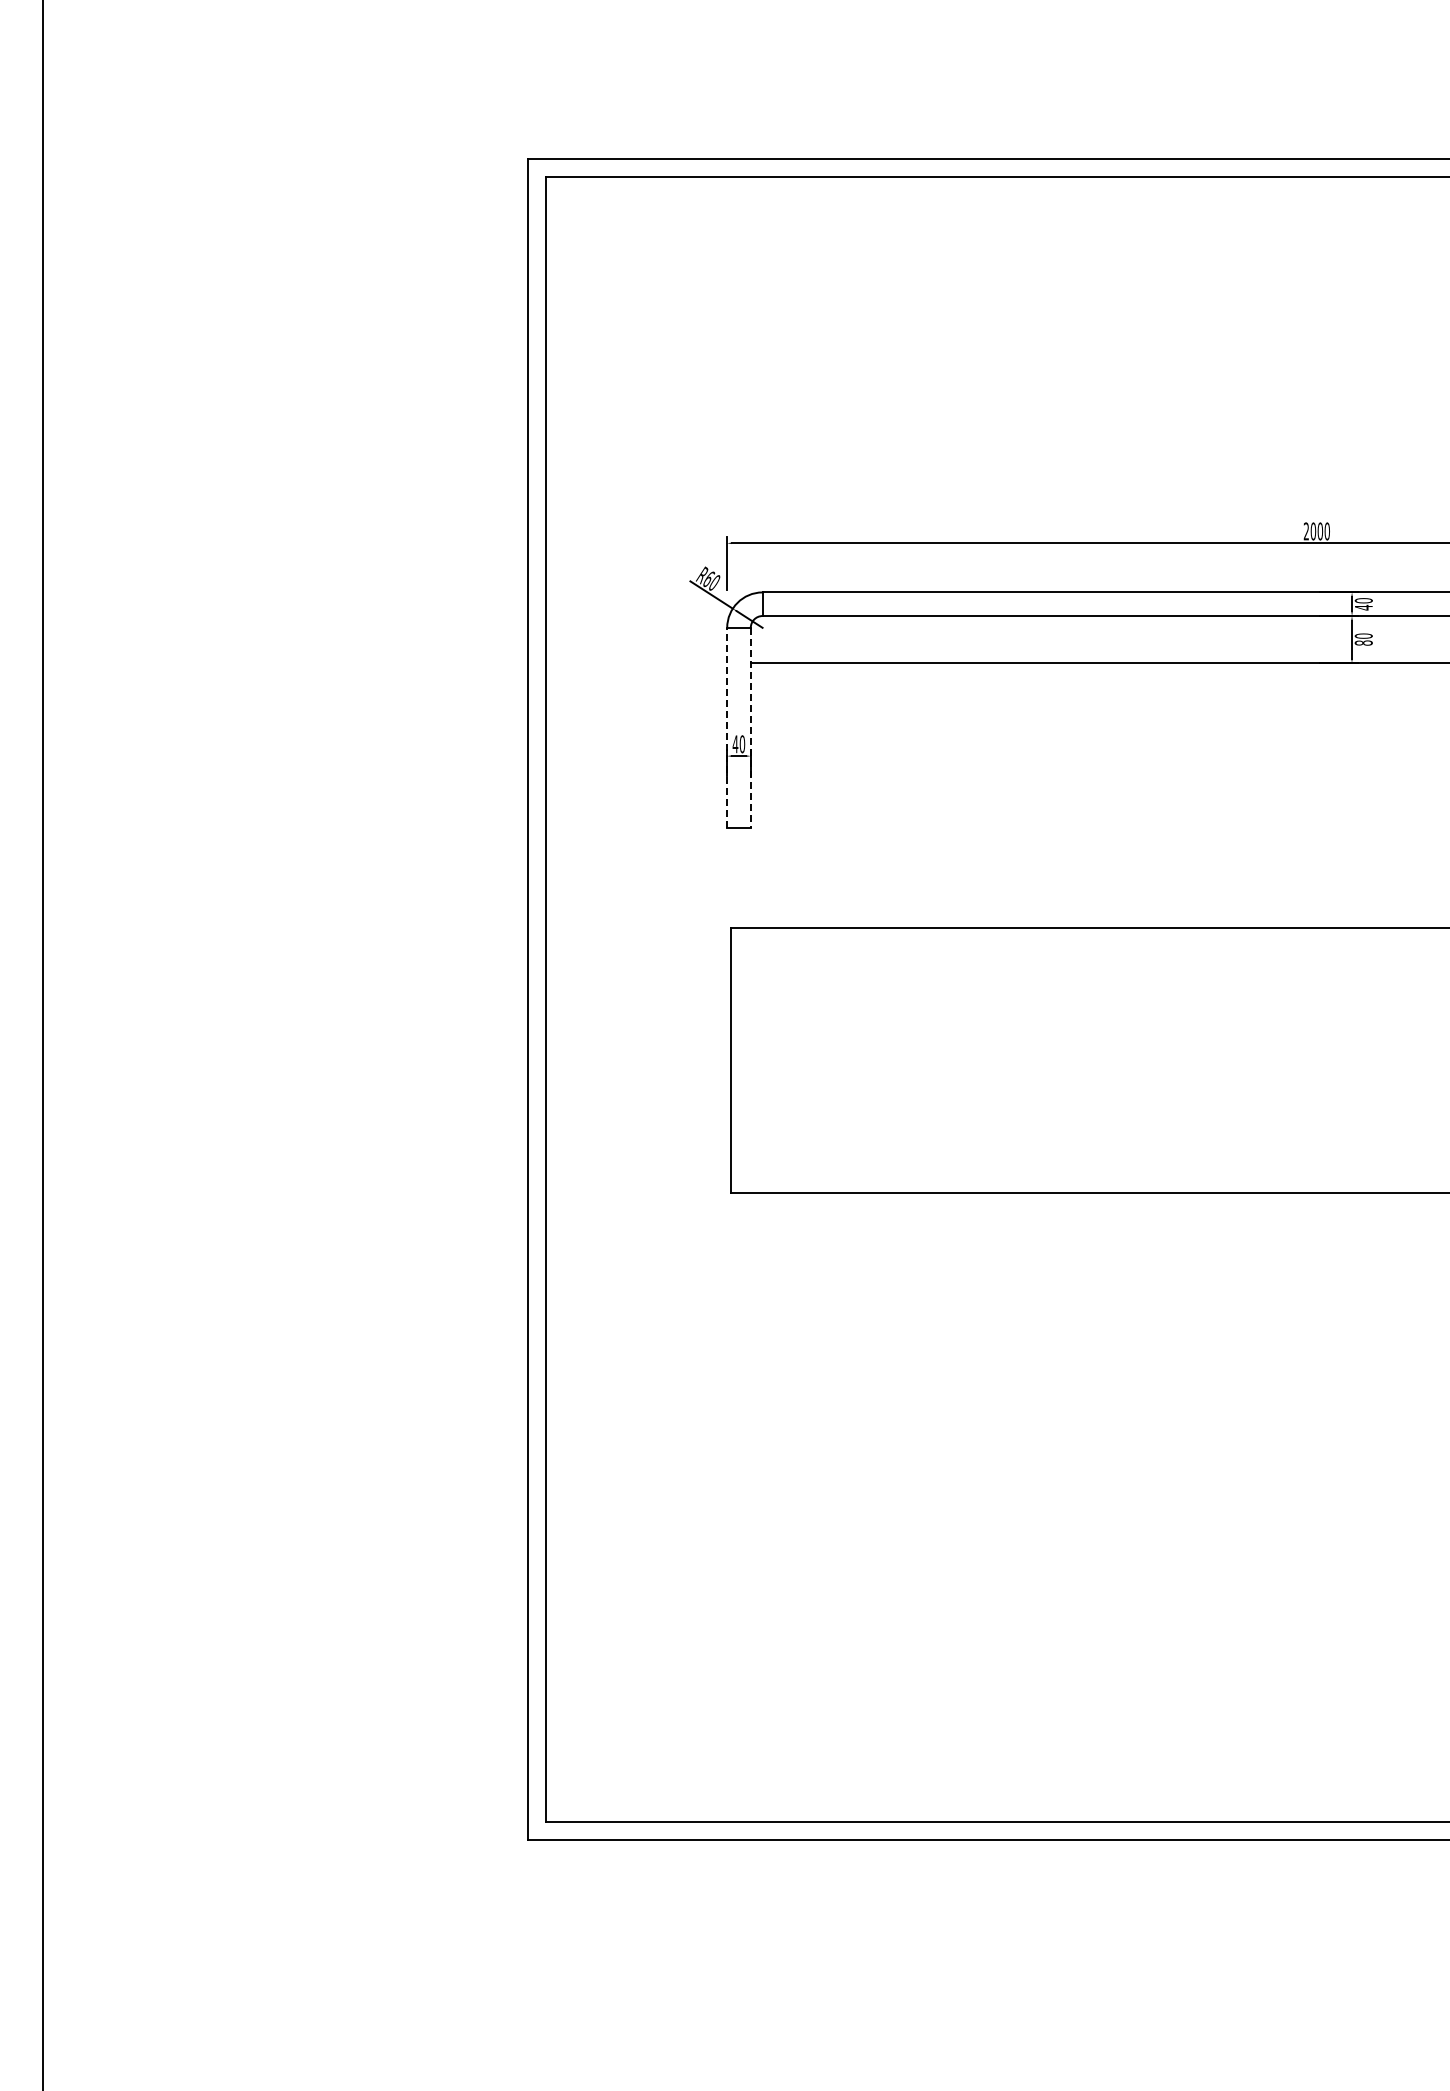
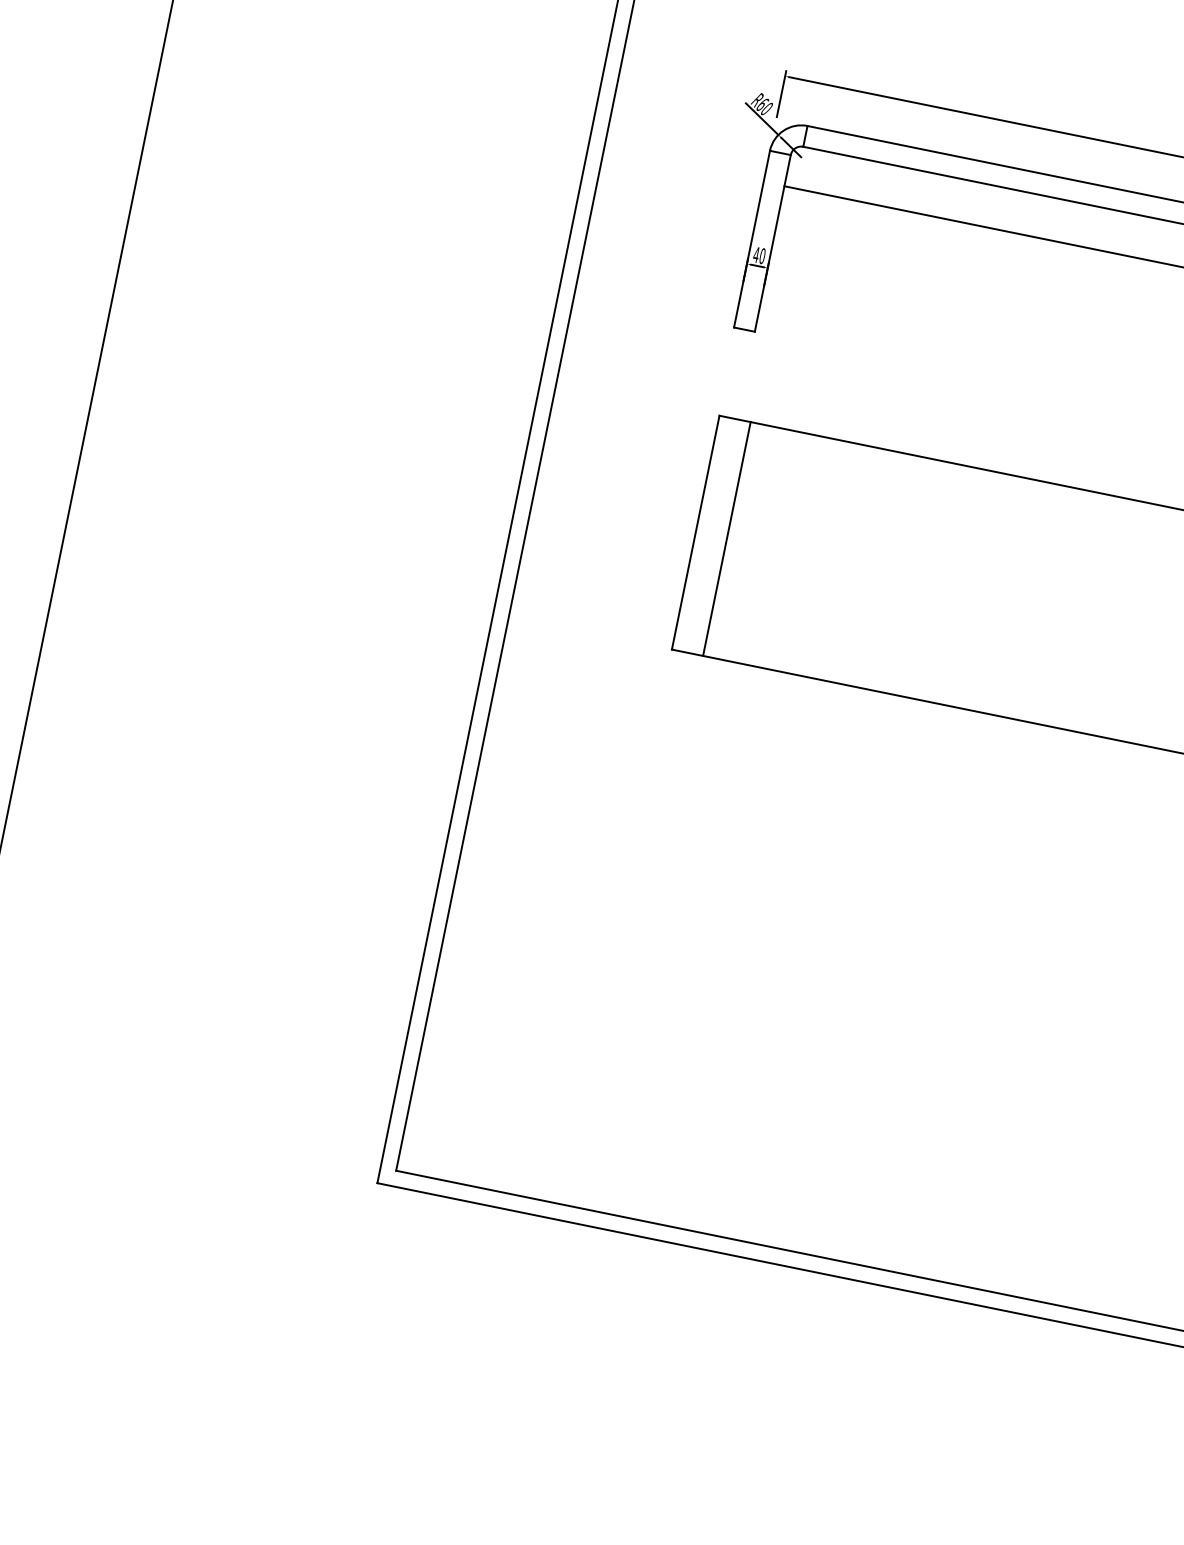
line: (727, 727) -> (752, 238), dashed -> solid
line: (750, 728) -> (772, 243), dashed -> solid
line: (766, 1060) -> (727, 539), added

